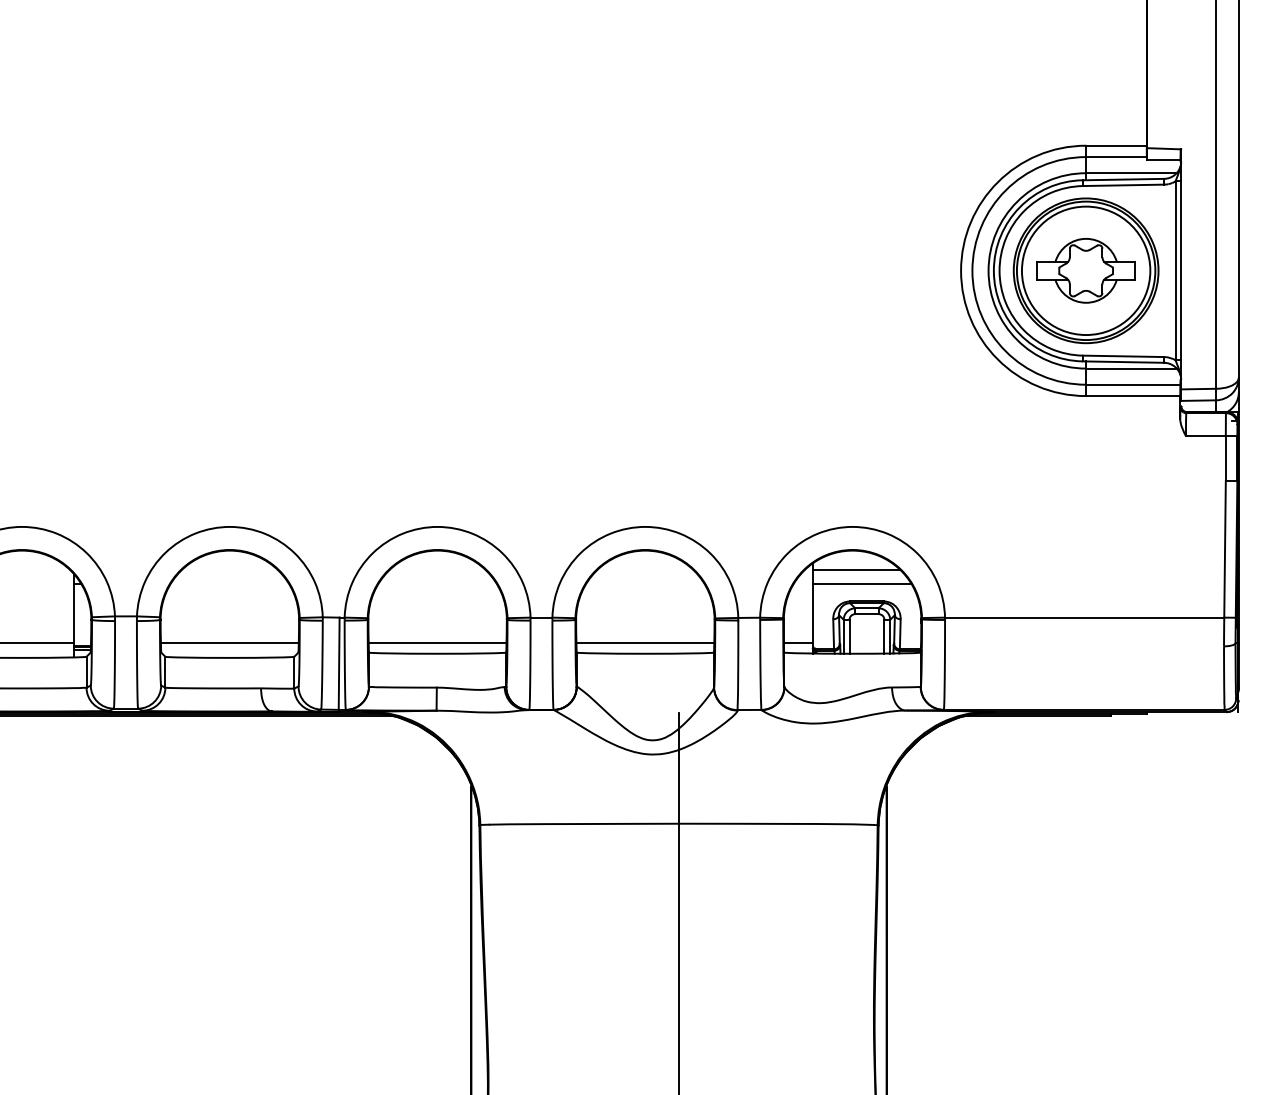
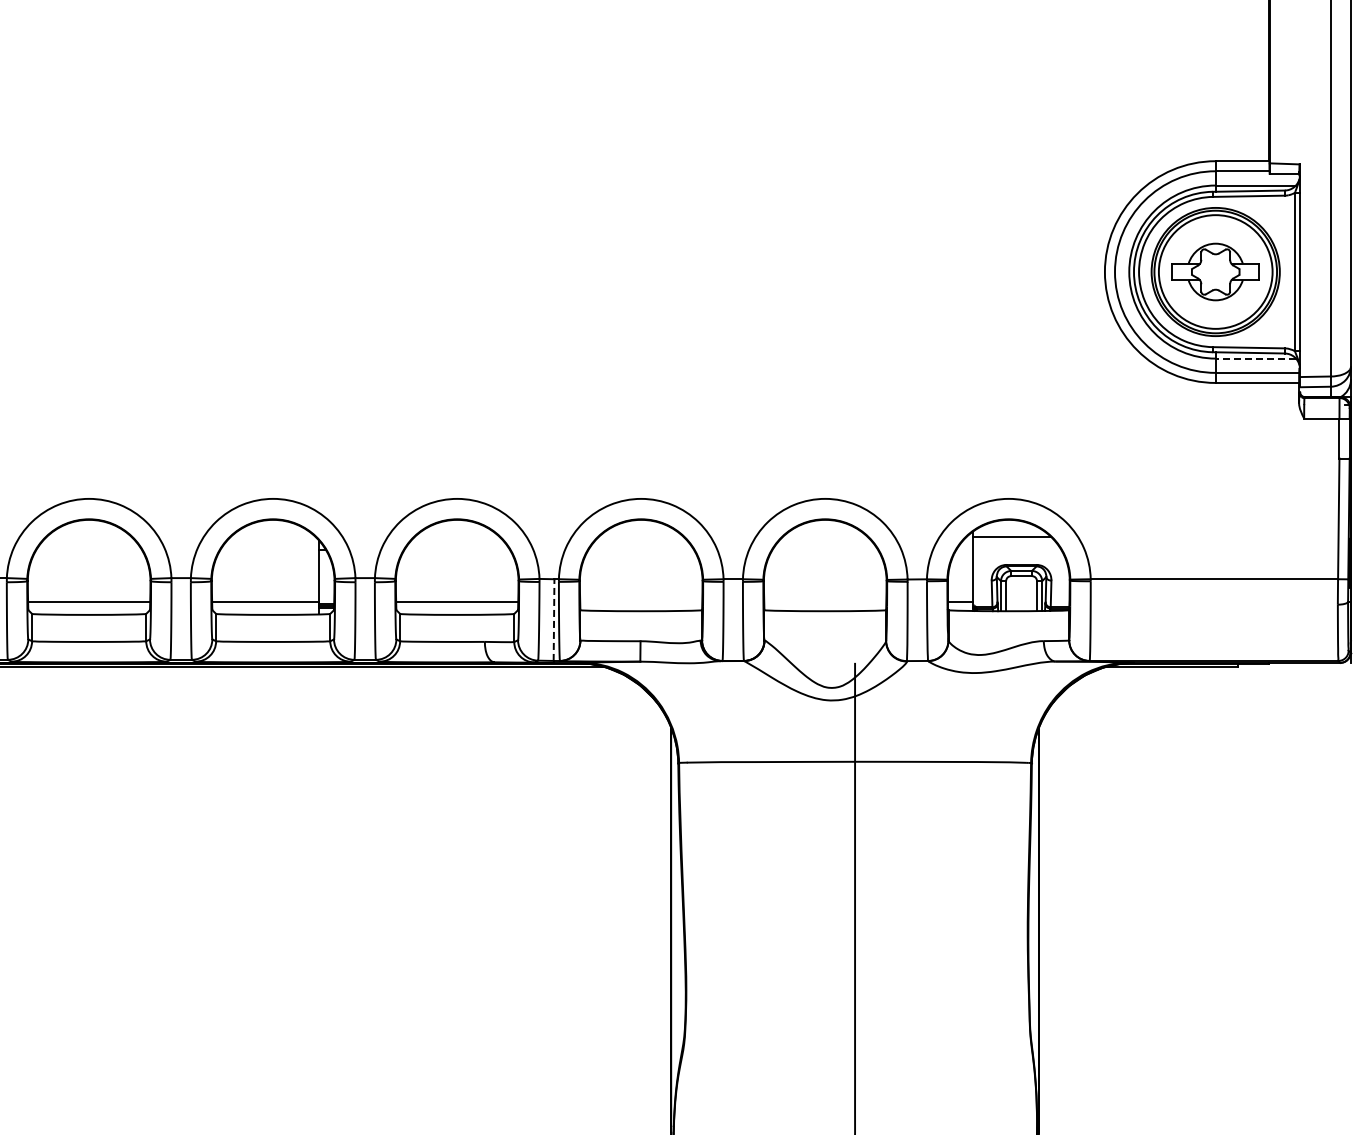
line: (1131, 368) -> (1255, 358), solid -> dashed
line: (861, 584) -> (1016, 549), removed
line: (437, 642) -> (641, 601), removed
line: (645, 642) -> (825, 601), removed
line: (339, 664) -> (554, 620), solid -> dashed

